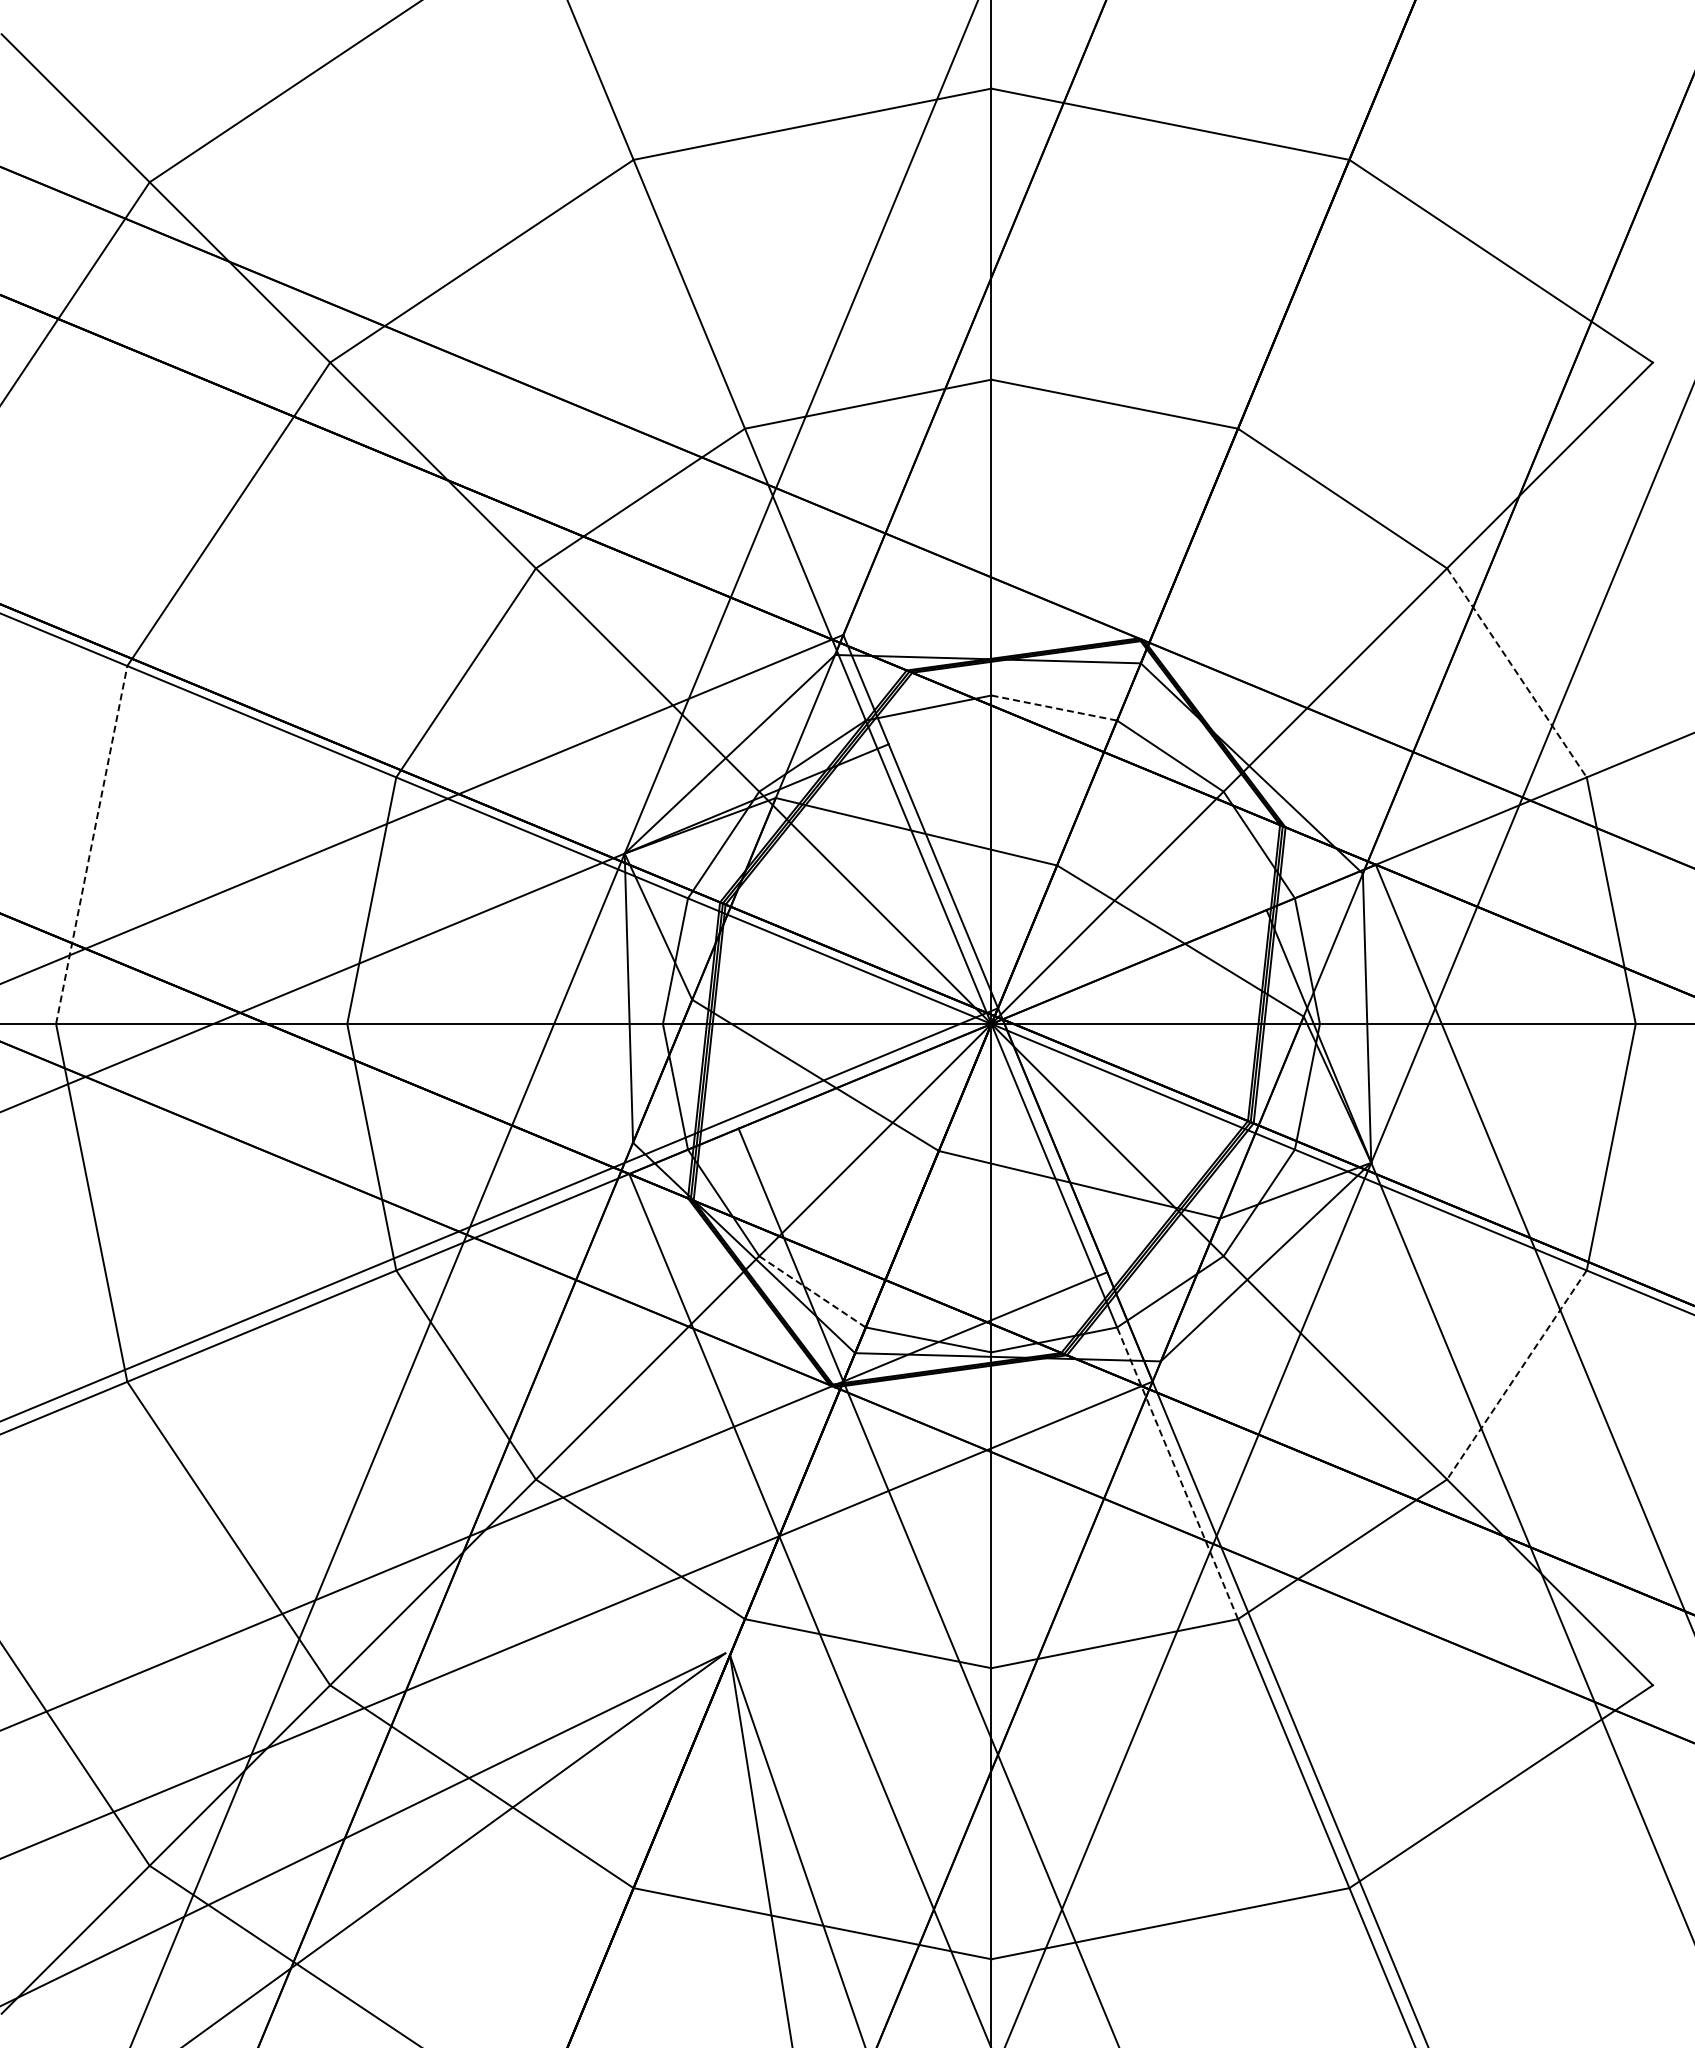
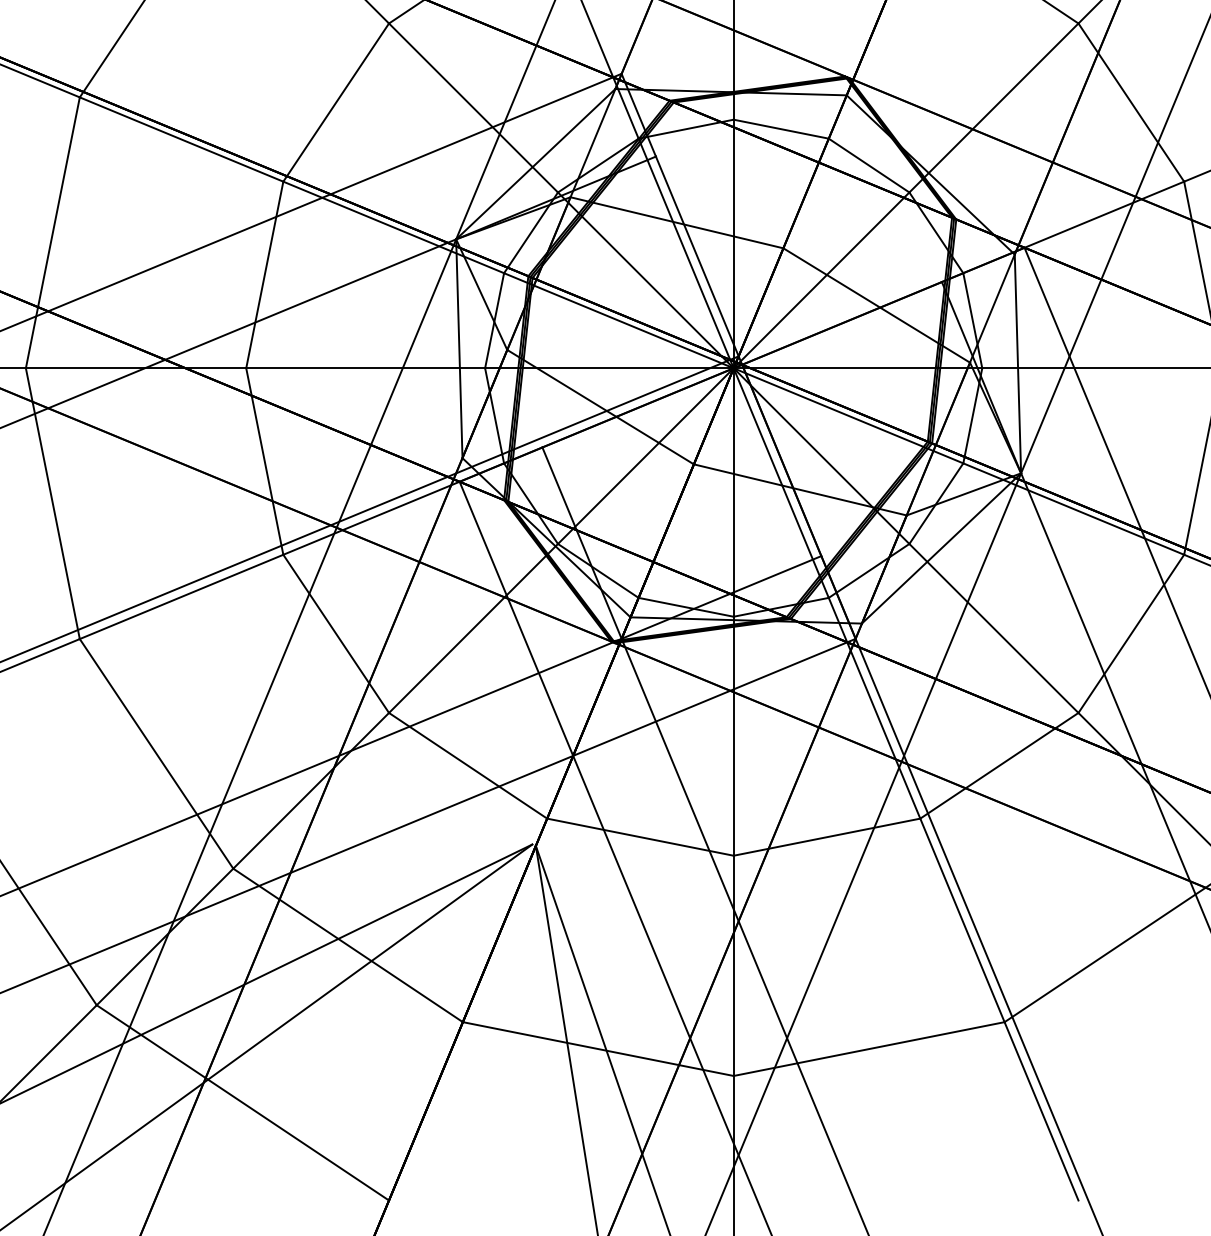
line: (1516, 672) -> (1131, 102), dashed -> solid
line: (1054, 708) -> (781, 129), dashed -> solid
line: (91, 845) -> (52, 233), dashed -> solid
line: (812, 1291) -> (598, 570), dashed -> solid
line: (1516, 1375) -> (1131, 634), dashed -> solid
line: (1177, 1473) -> (874, 708), dashed -> solid

